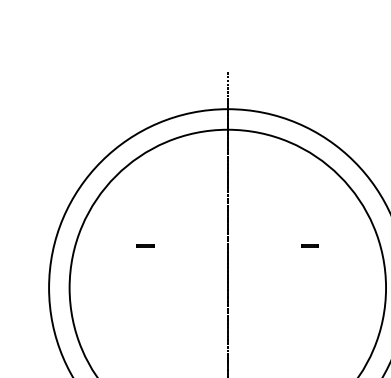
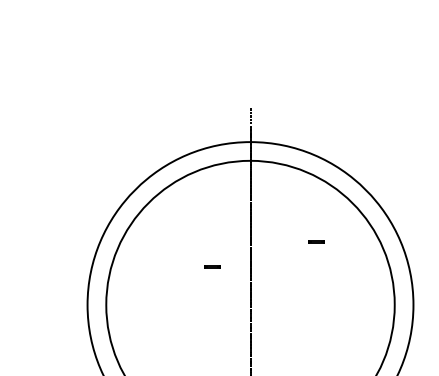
line: (145, 245) -> (212, 266), moved
line: (310, 245) -> (316, 241), moved

